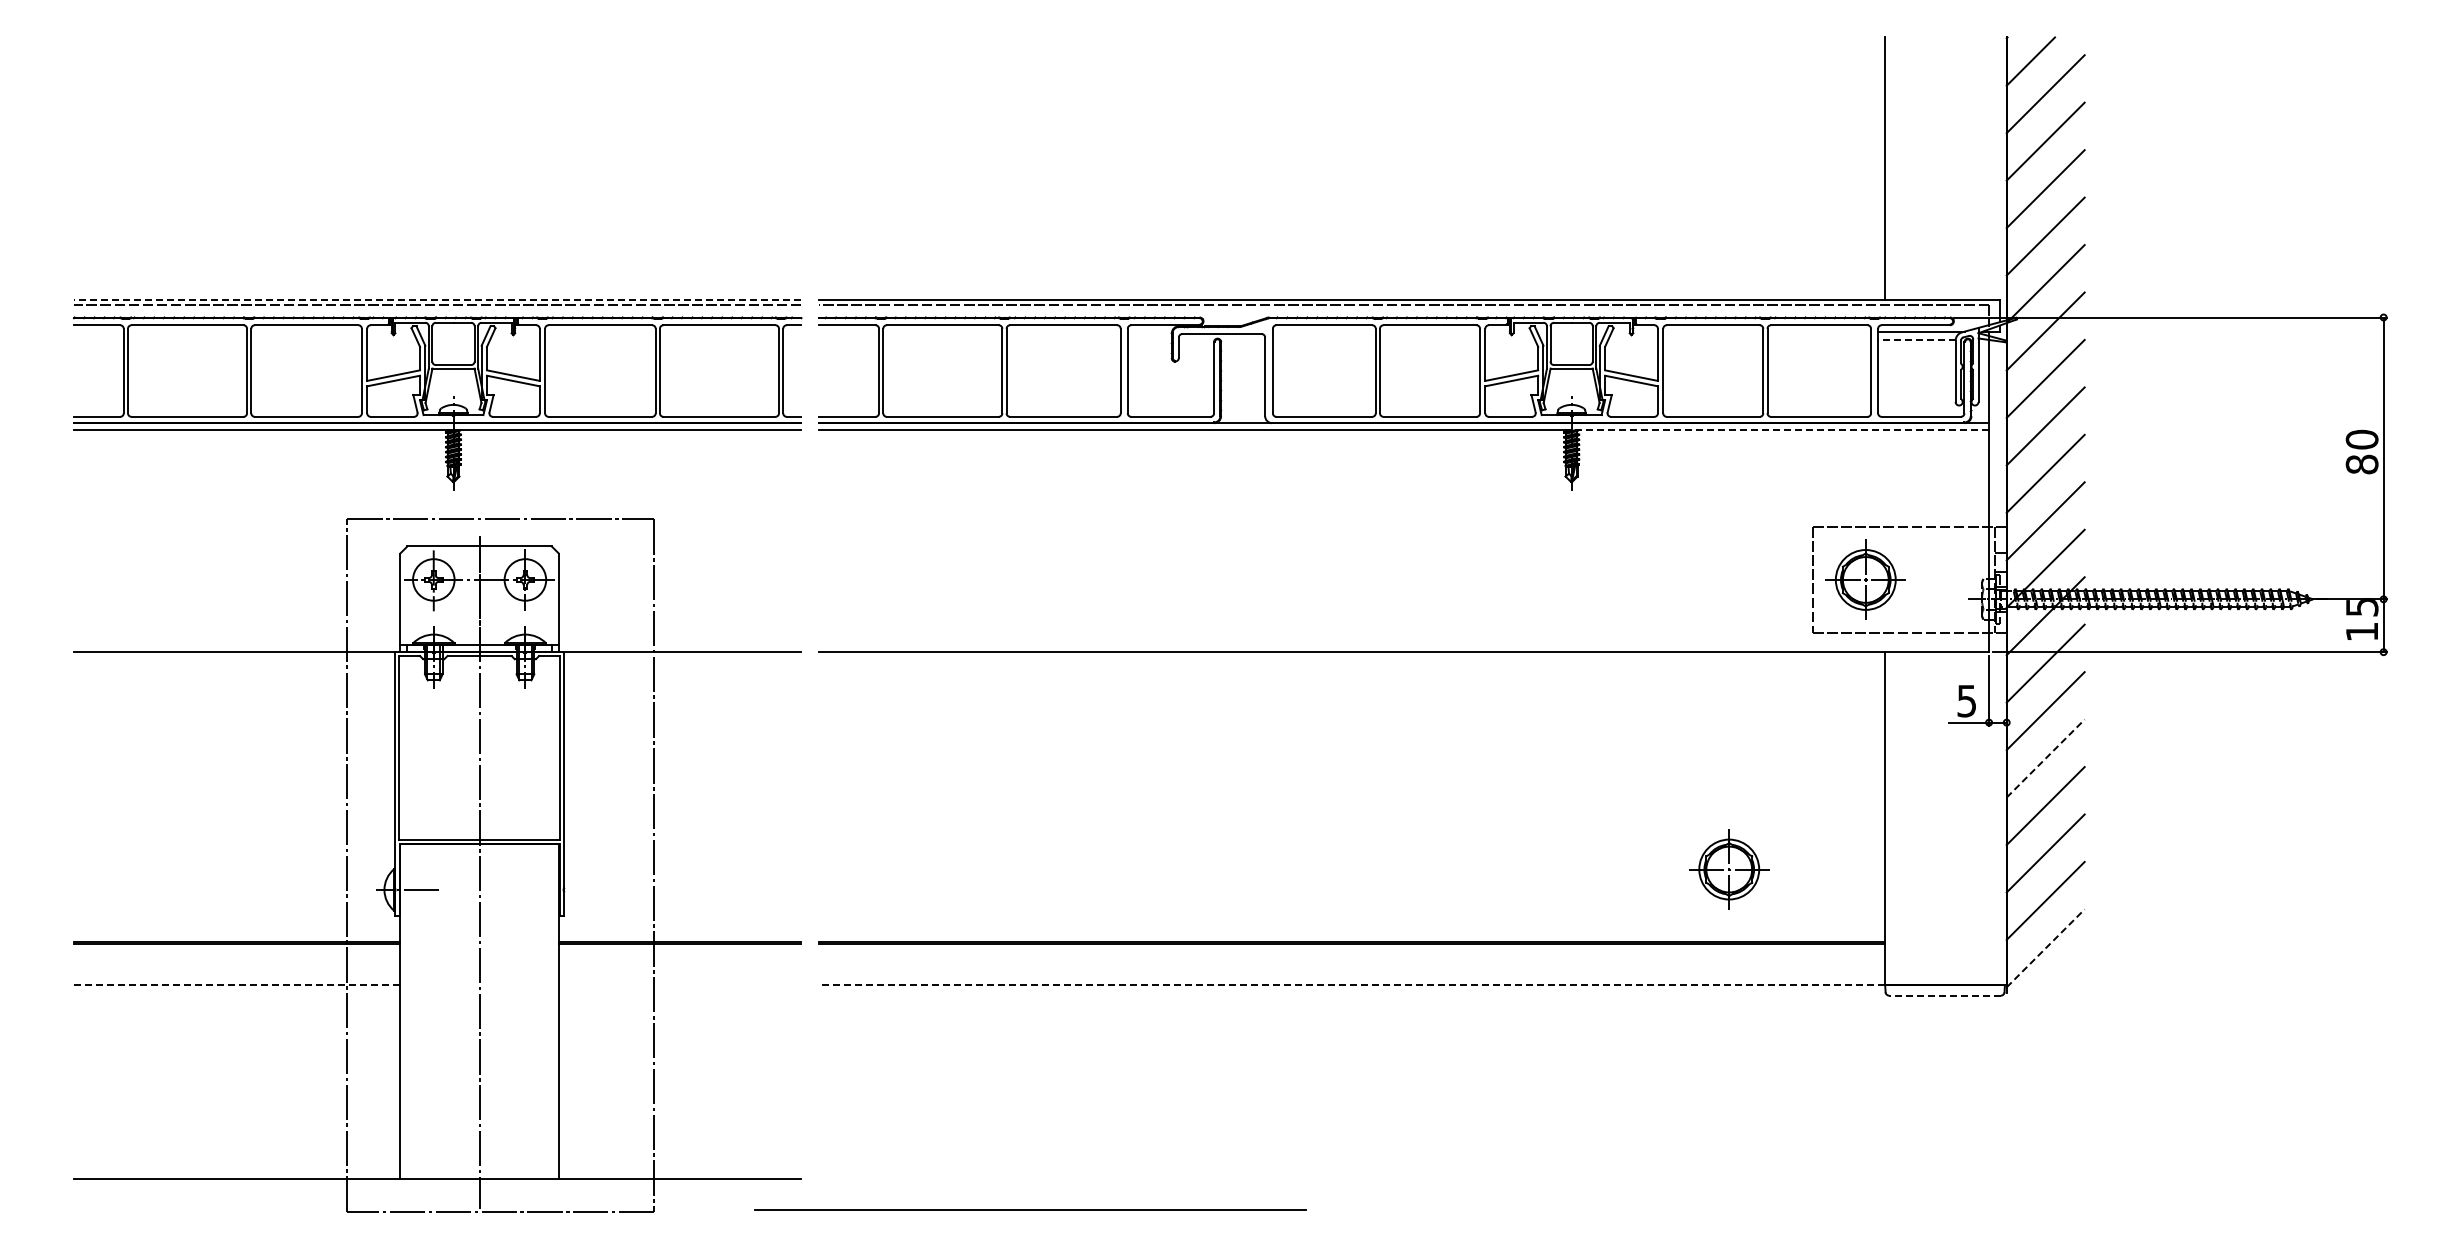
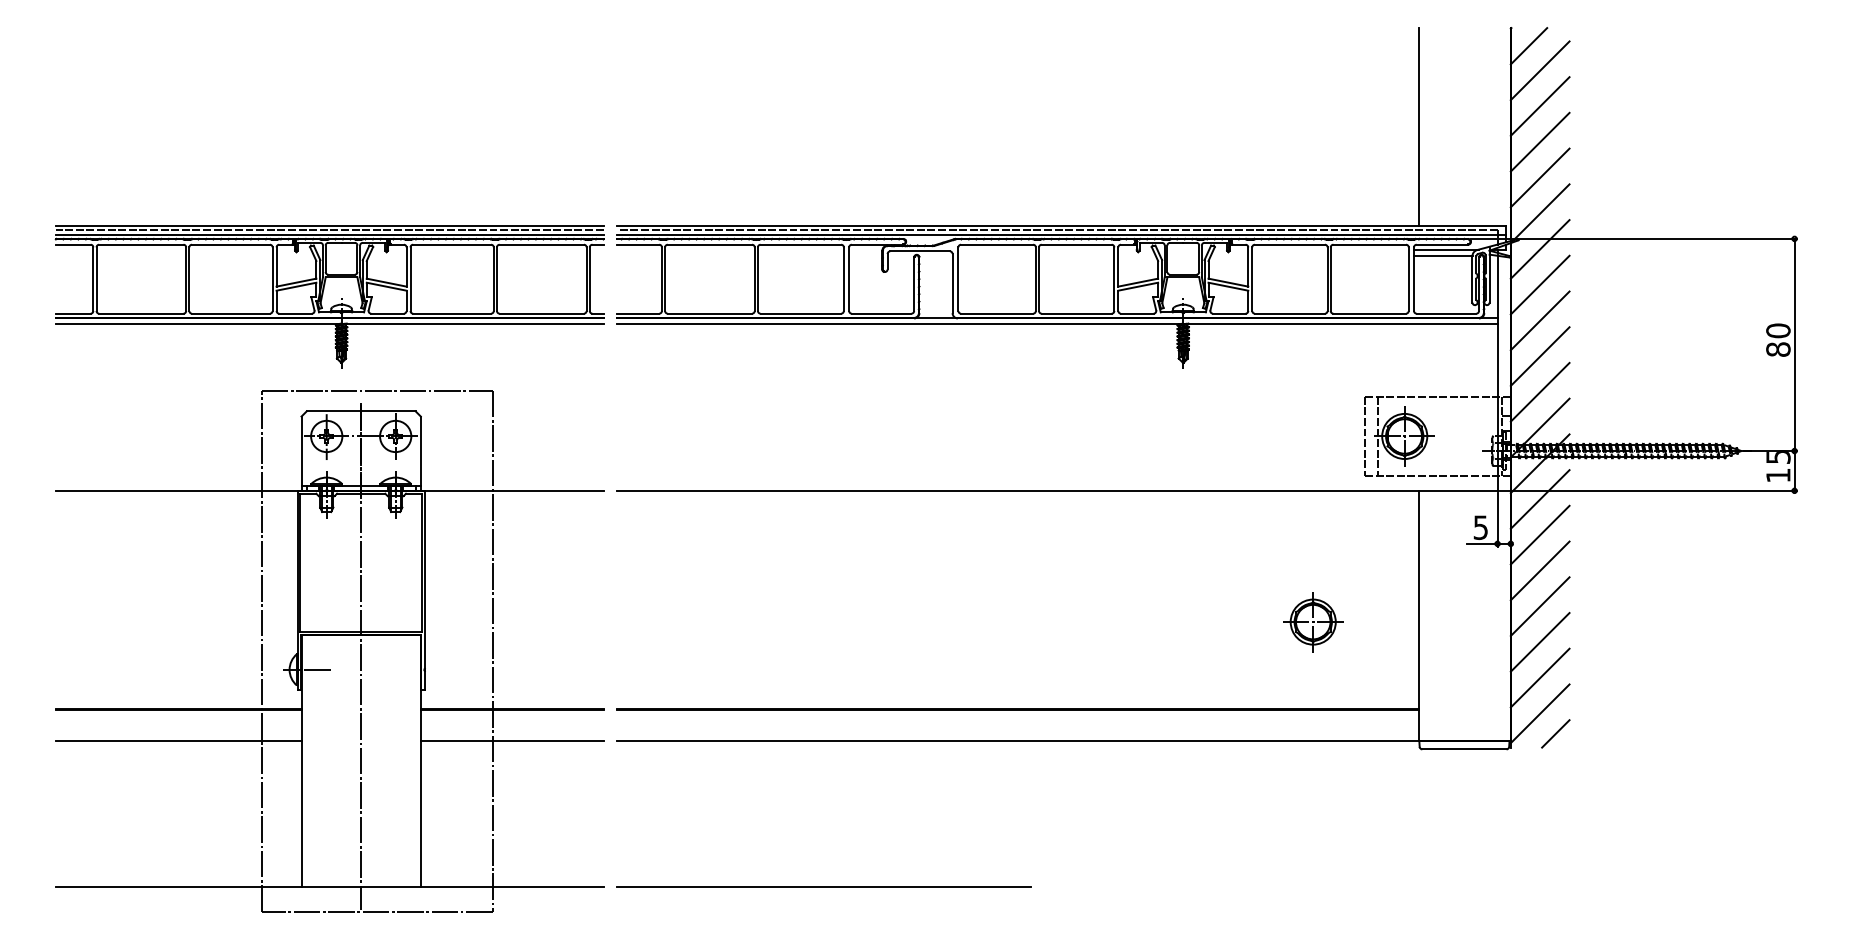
line: (437, 299) -> (329, 225), dashed -> solid
line: (437, 312) -> (329, 235), added
line: (1409, 312) -> (1061, 235), added
line: (1917, 340) -> (1443, 256), dashed -> solid
line: (1777, 430) -> (1338, 323), dashed -> solid
line: (1830, 579) -> (1378, 436), added
line: (2046, 758) -> (1540, 570), dashed -> solid
part: (1729, 869) -> (1313, 622), moved
line: (2046, 948) -> (1540, 713), dashed -> solid
line: (2066, 974) -> (1555, 733), added
line: (236, 985) -> (178, 741), dashed -> solid
line: (679, 985) -> (511, 741), added
line: (1351, 985) -> (1017, 741), dashed -> solid
line: (1945, 995) -> (1464, 749), dashed -> solid
line: (1030, 1209) -> (824, 887), moved

